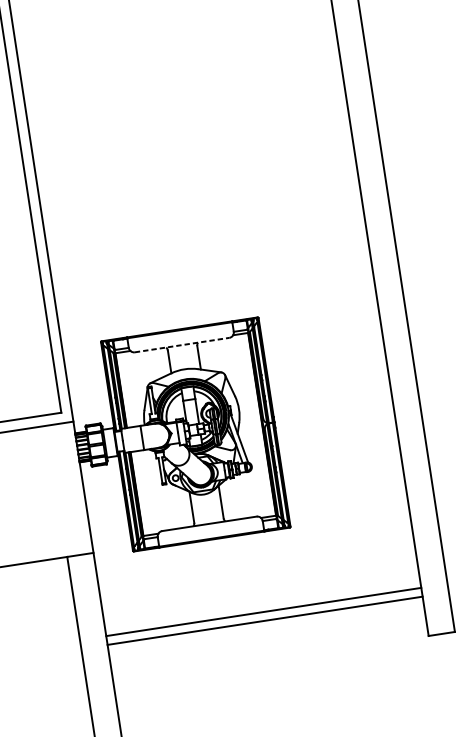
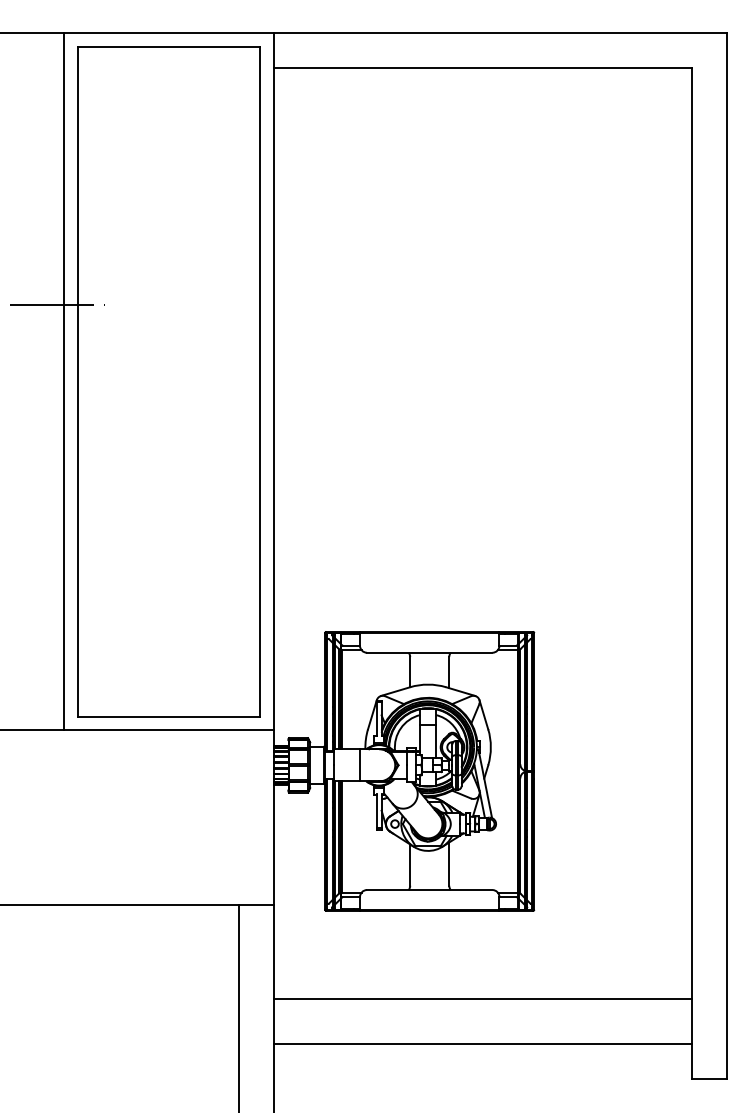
line: (181, 344) -> (429, 652), dashed -> solid
line: (263, 612) -> (482, 1044), moved
line: (264, 620) -> (482, 998), moved

